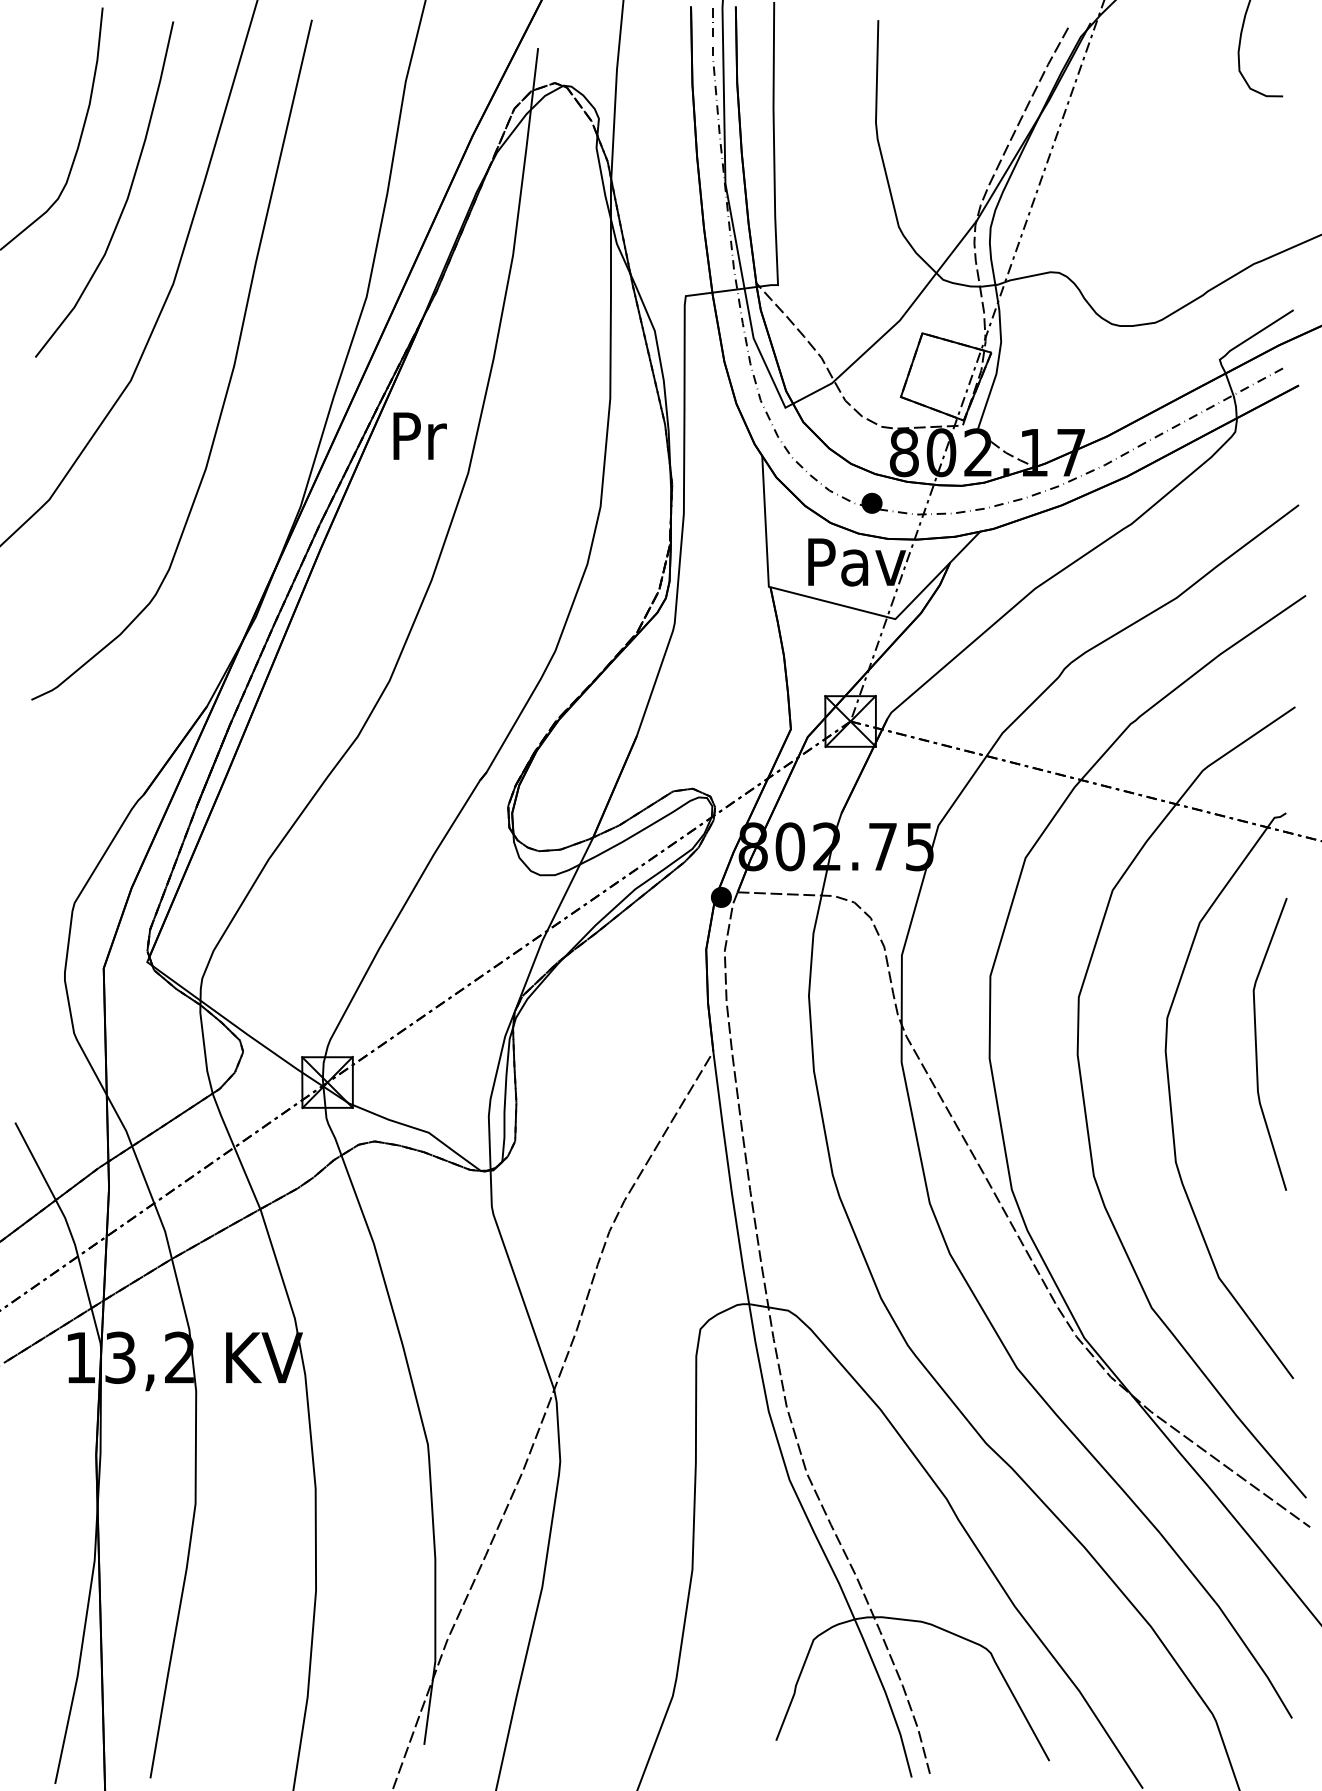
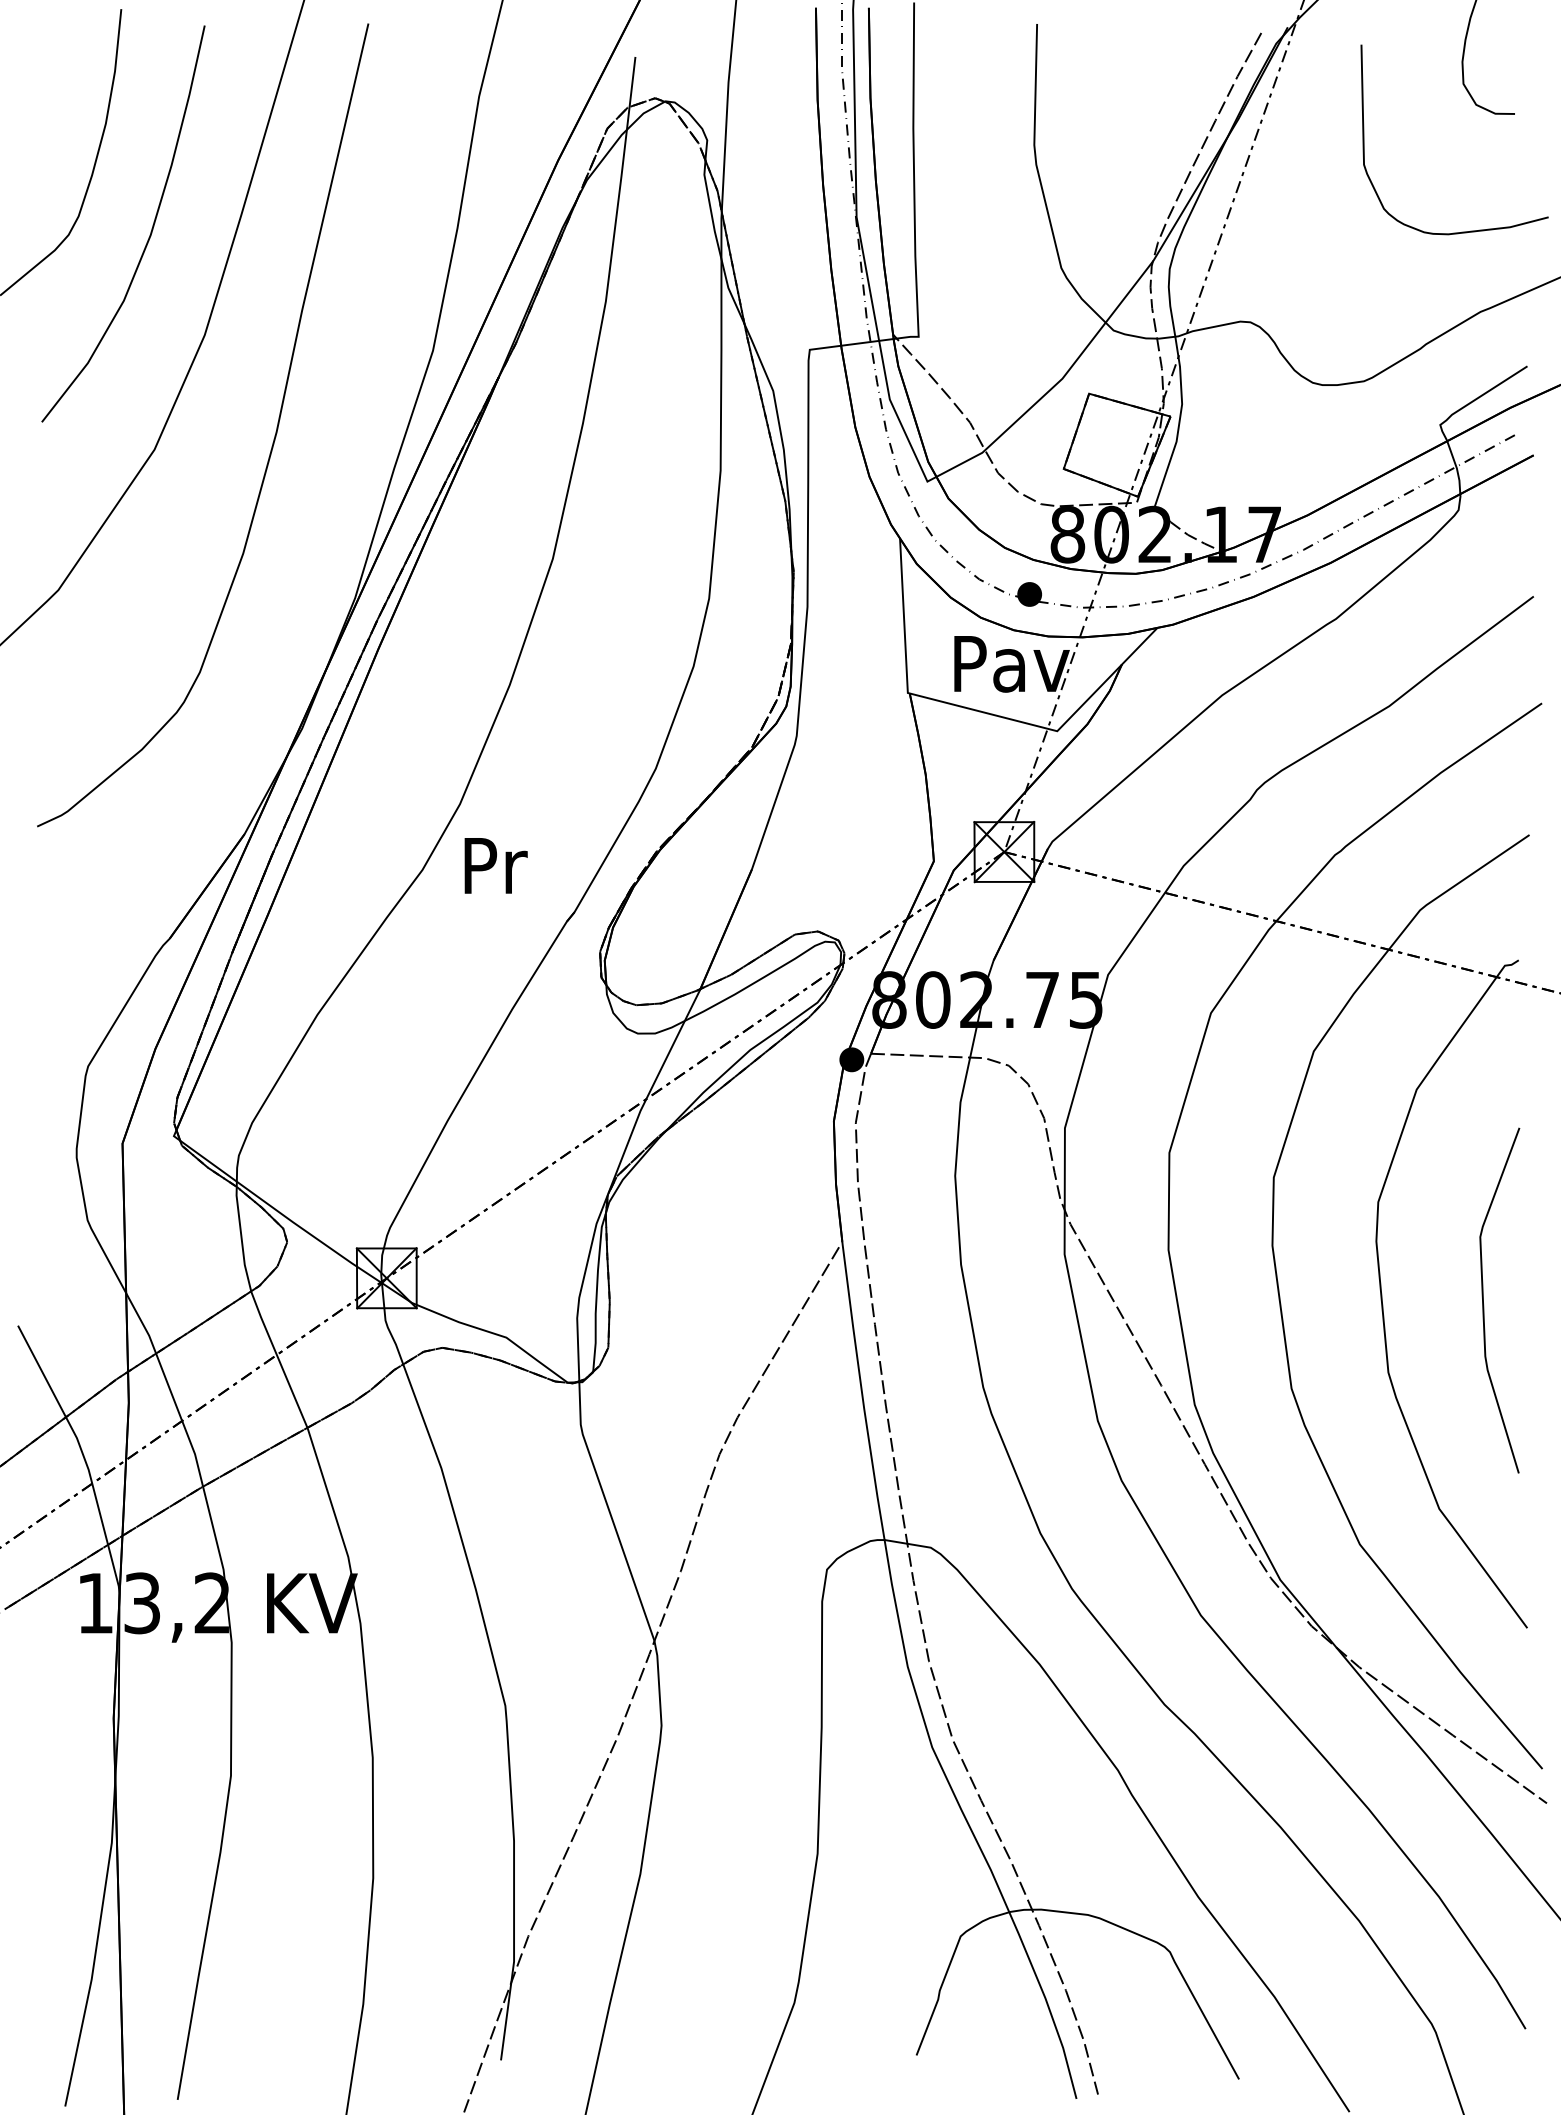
curve: (1155, 118) -> (1364, 140), added
text: (419, 435) -> (495, 865), moved
curve: (1256, 1044) -> (1483, 1300), moved

